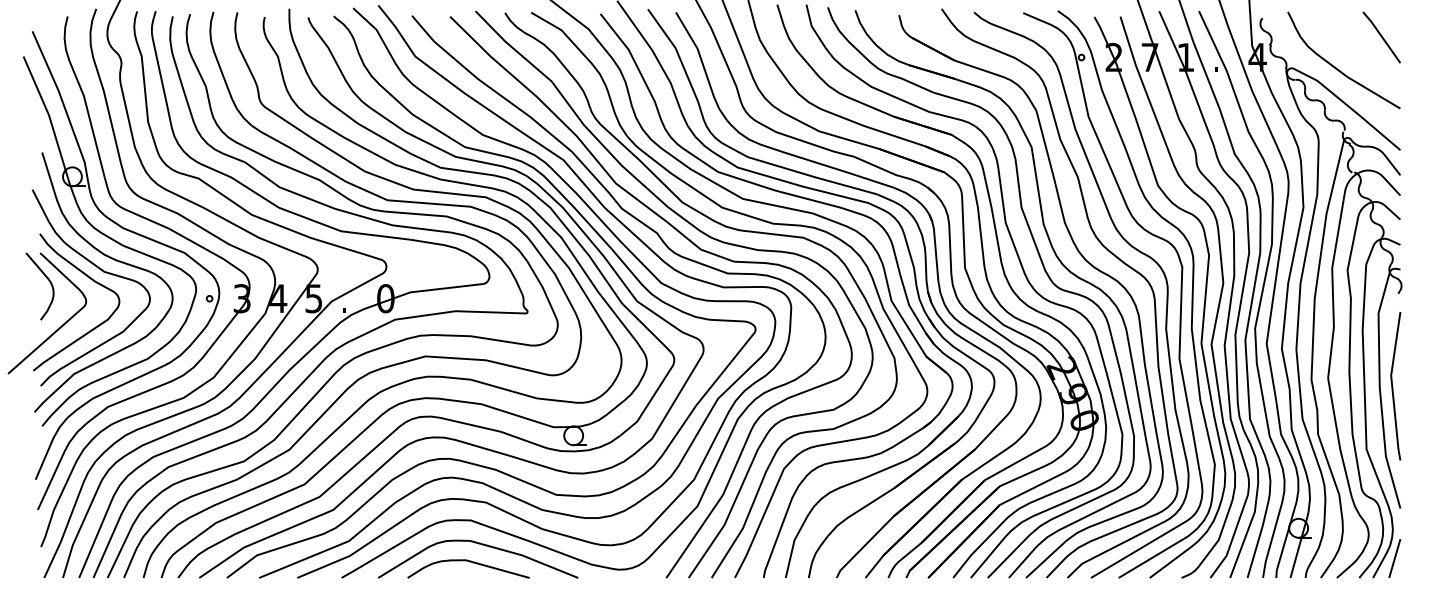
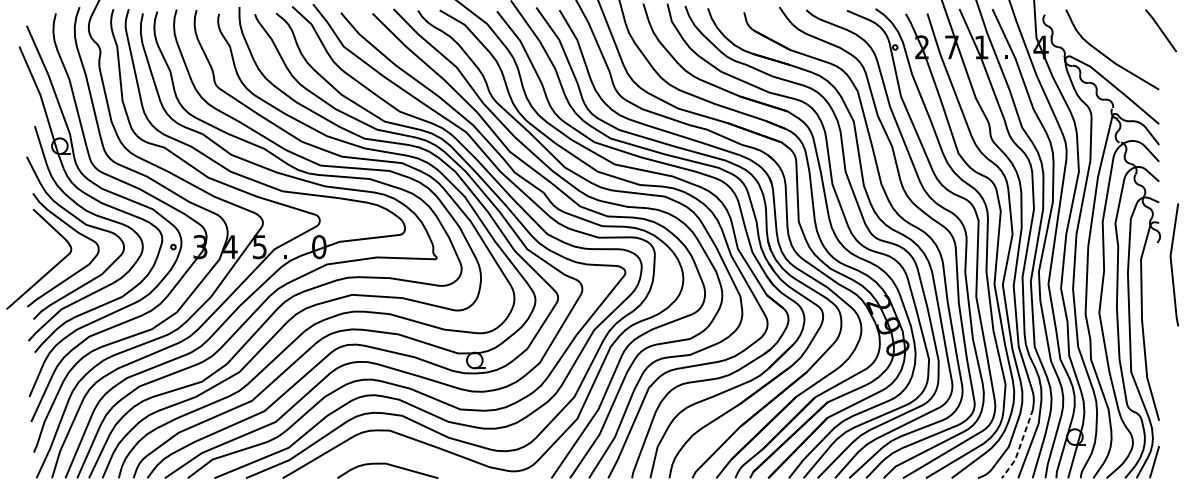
line: (1381, 37) -> (1160, 30), moved
curve: (46, 278) -> (38, 230), removed
line: (1393, 386) -> (1172, 265), moved
line: (1232, 538) -> (1020, 445), solid -> dashed
curve: (482, 545) -> (399, 451), removed

